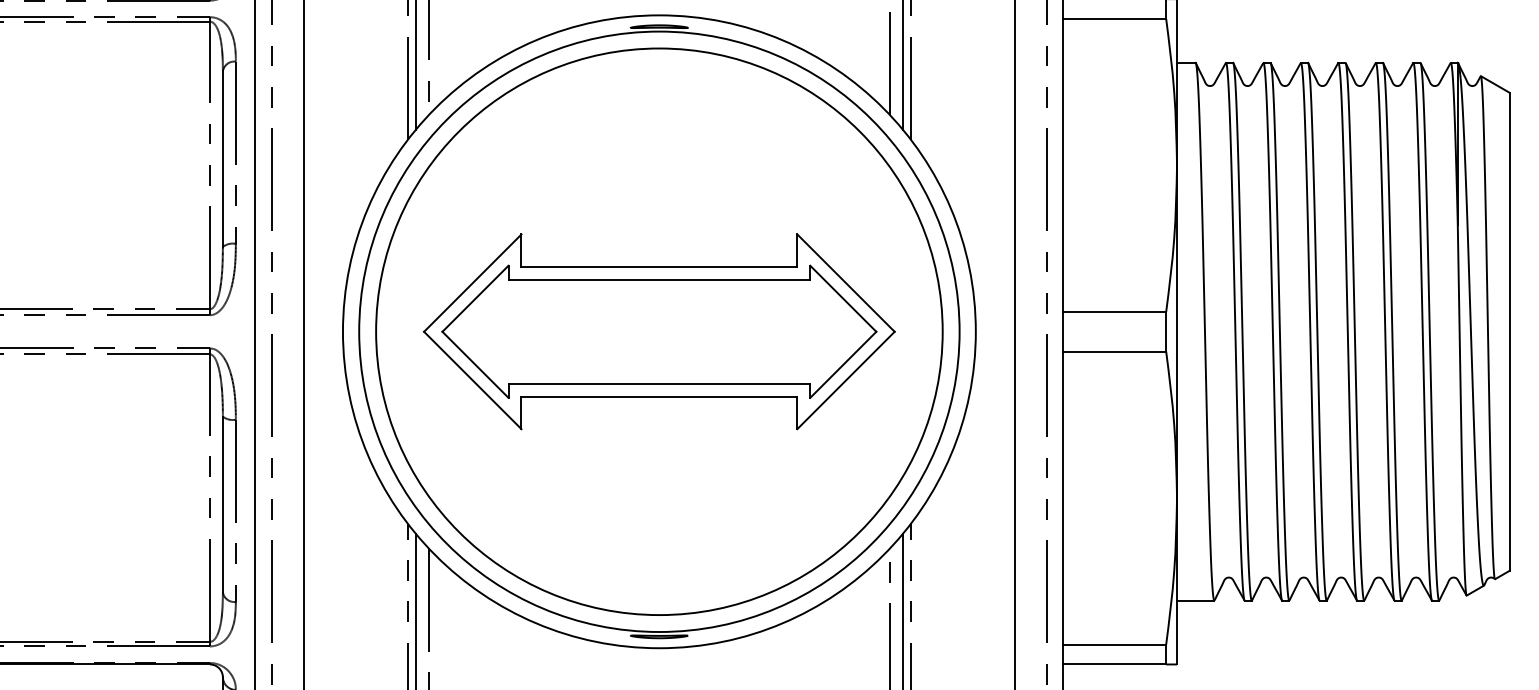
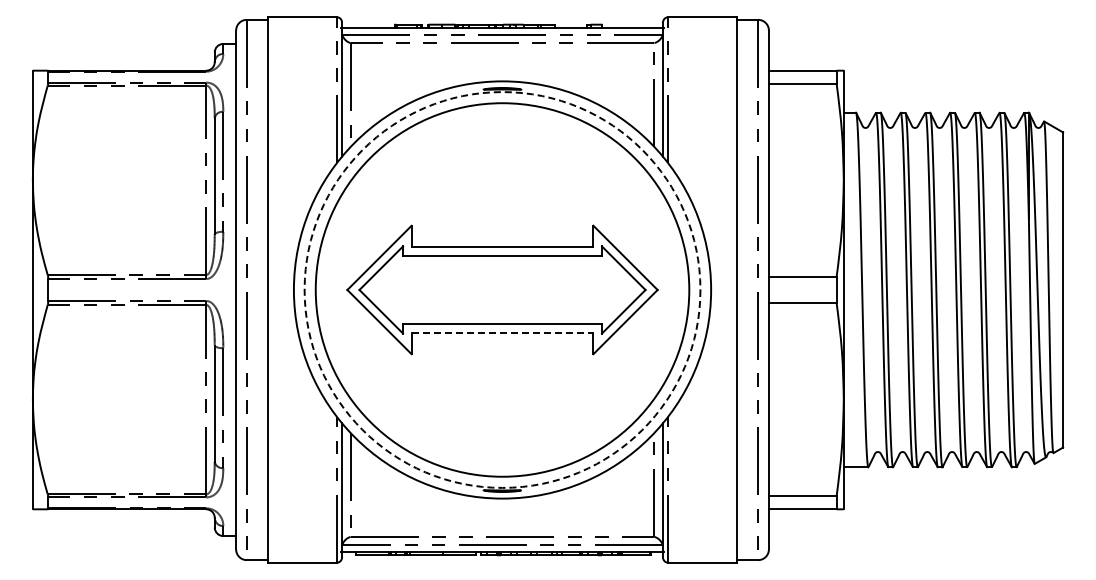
circle: (659, 331) -> (502, 289), solid -> dashed
line: (659, 396) -> (502, 332), solid -> dashed

